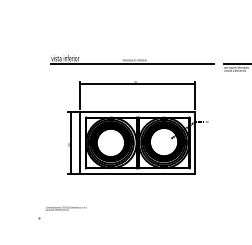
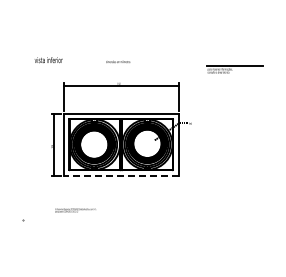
line: (132, 63) -> (115, 65), removed
line: (137, 173) -> (120, 175), solid -> dashed
text: (66, 208) -> (75, 210), moved

